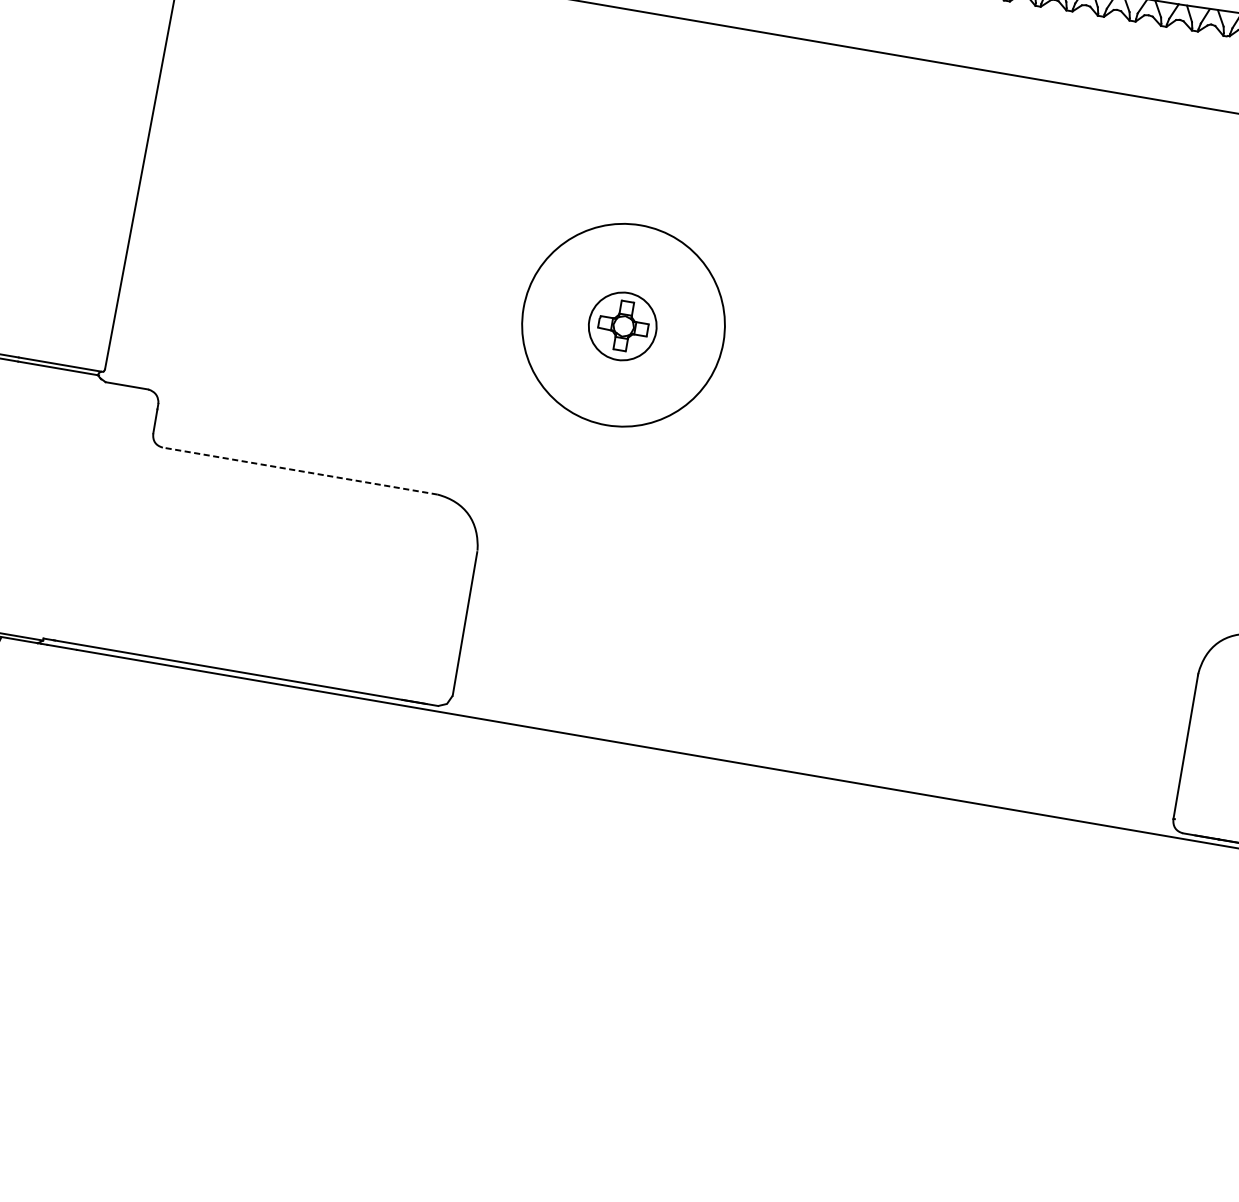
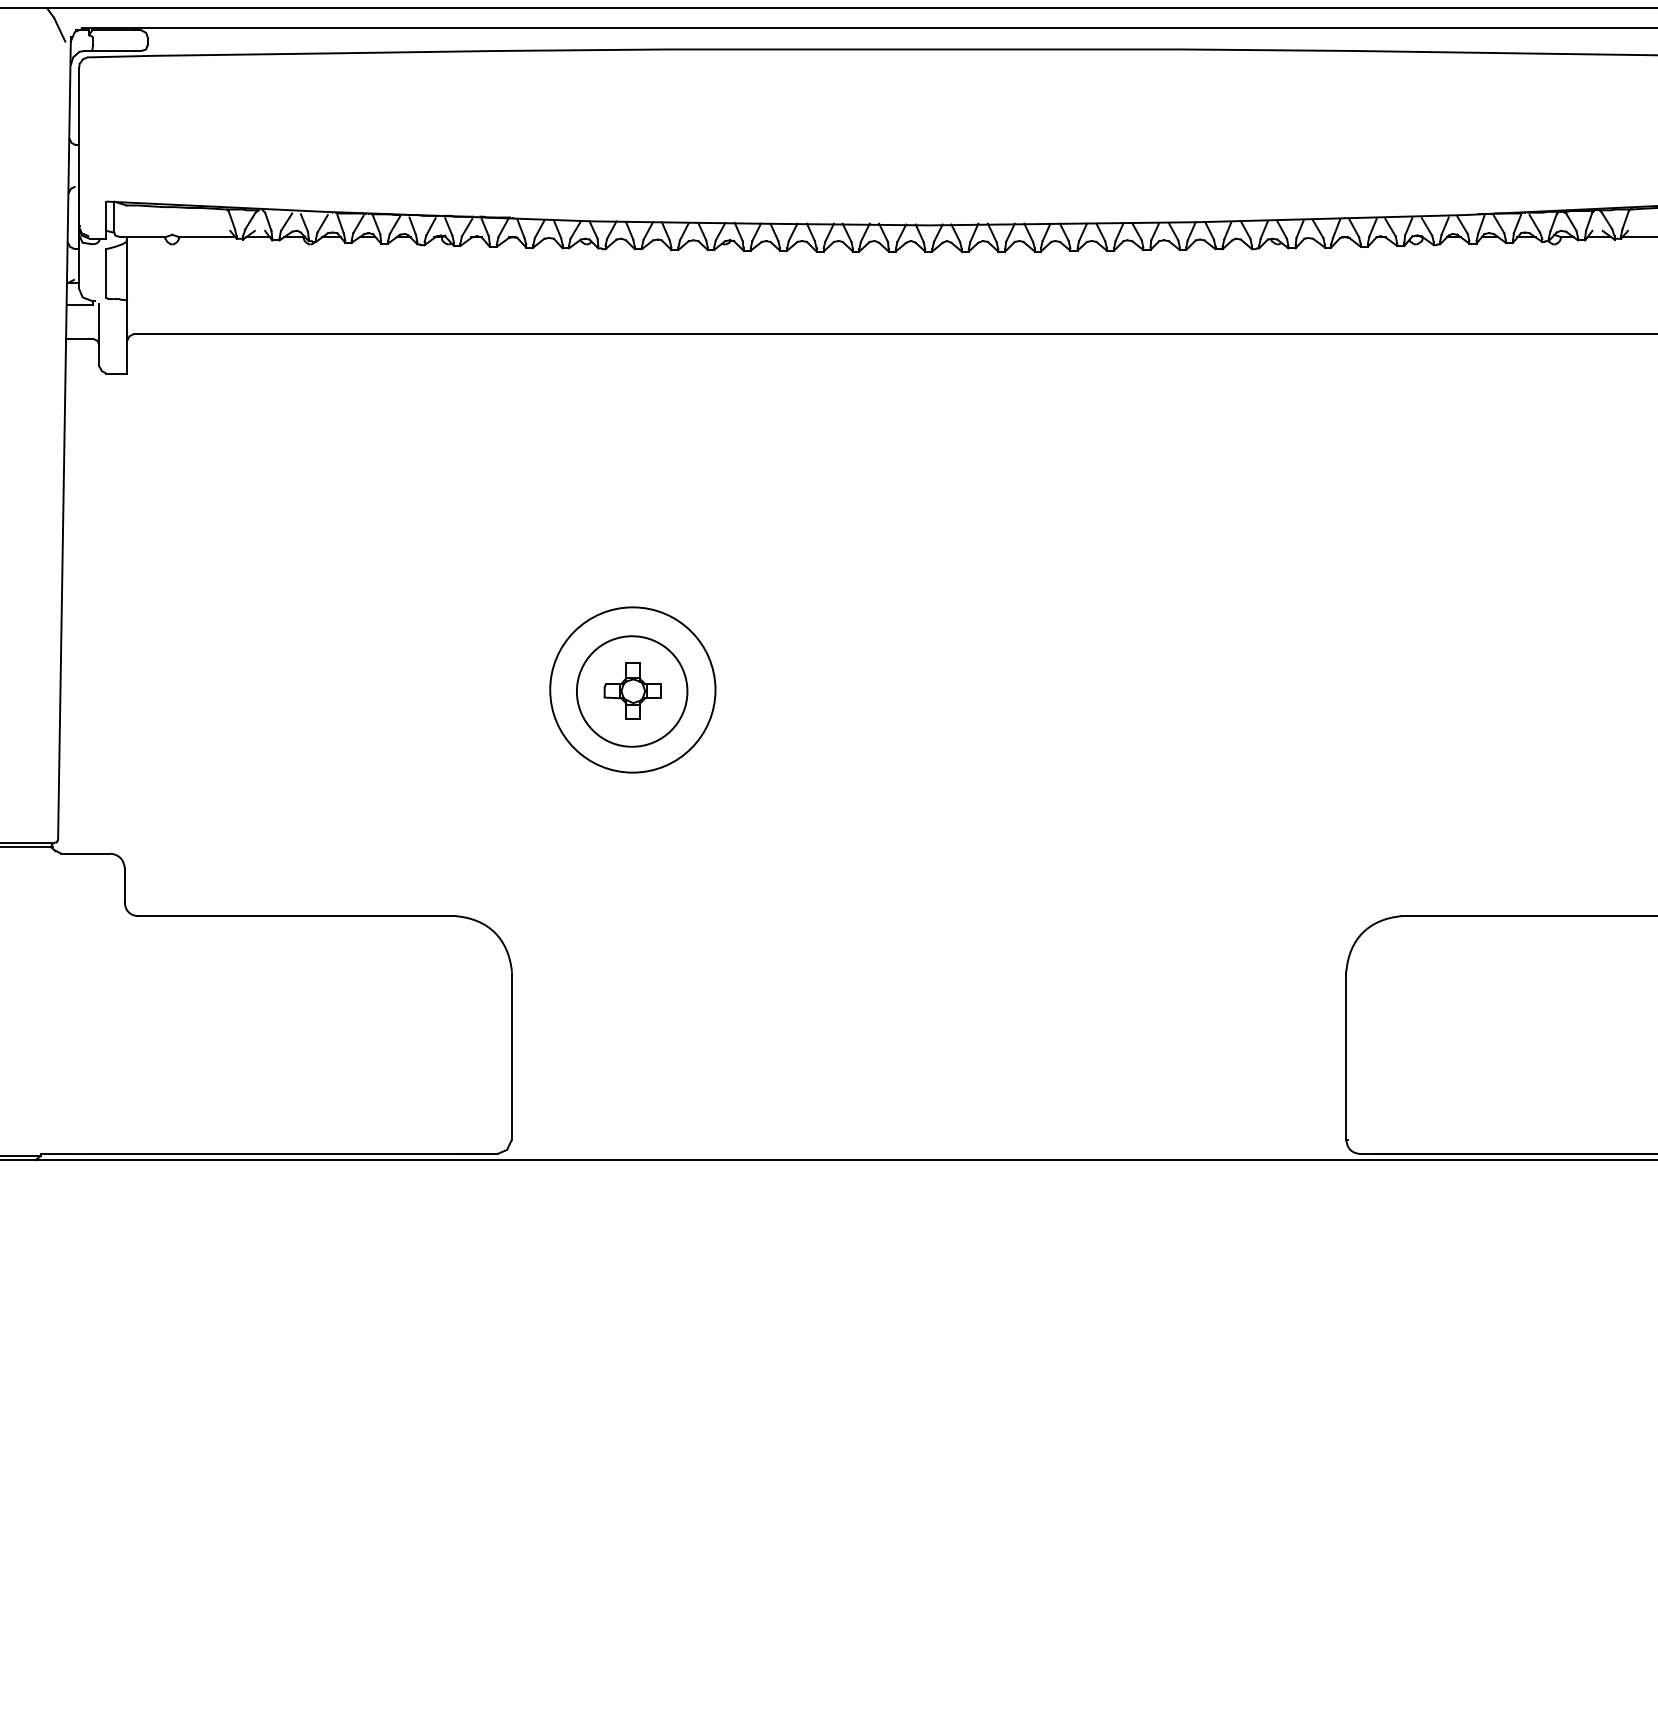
circle: (623, 324) -> (632, 689), size x0.71
circle: (622, 326) -> (631, 691), size x1.43
line: (299, 471) -> (296, 916), dashed -> solid

